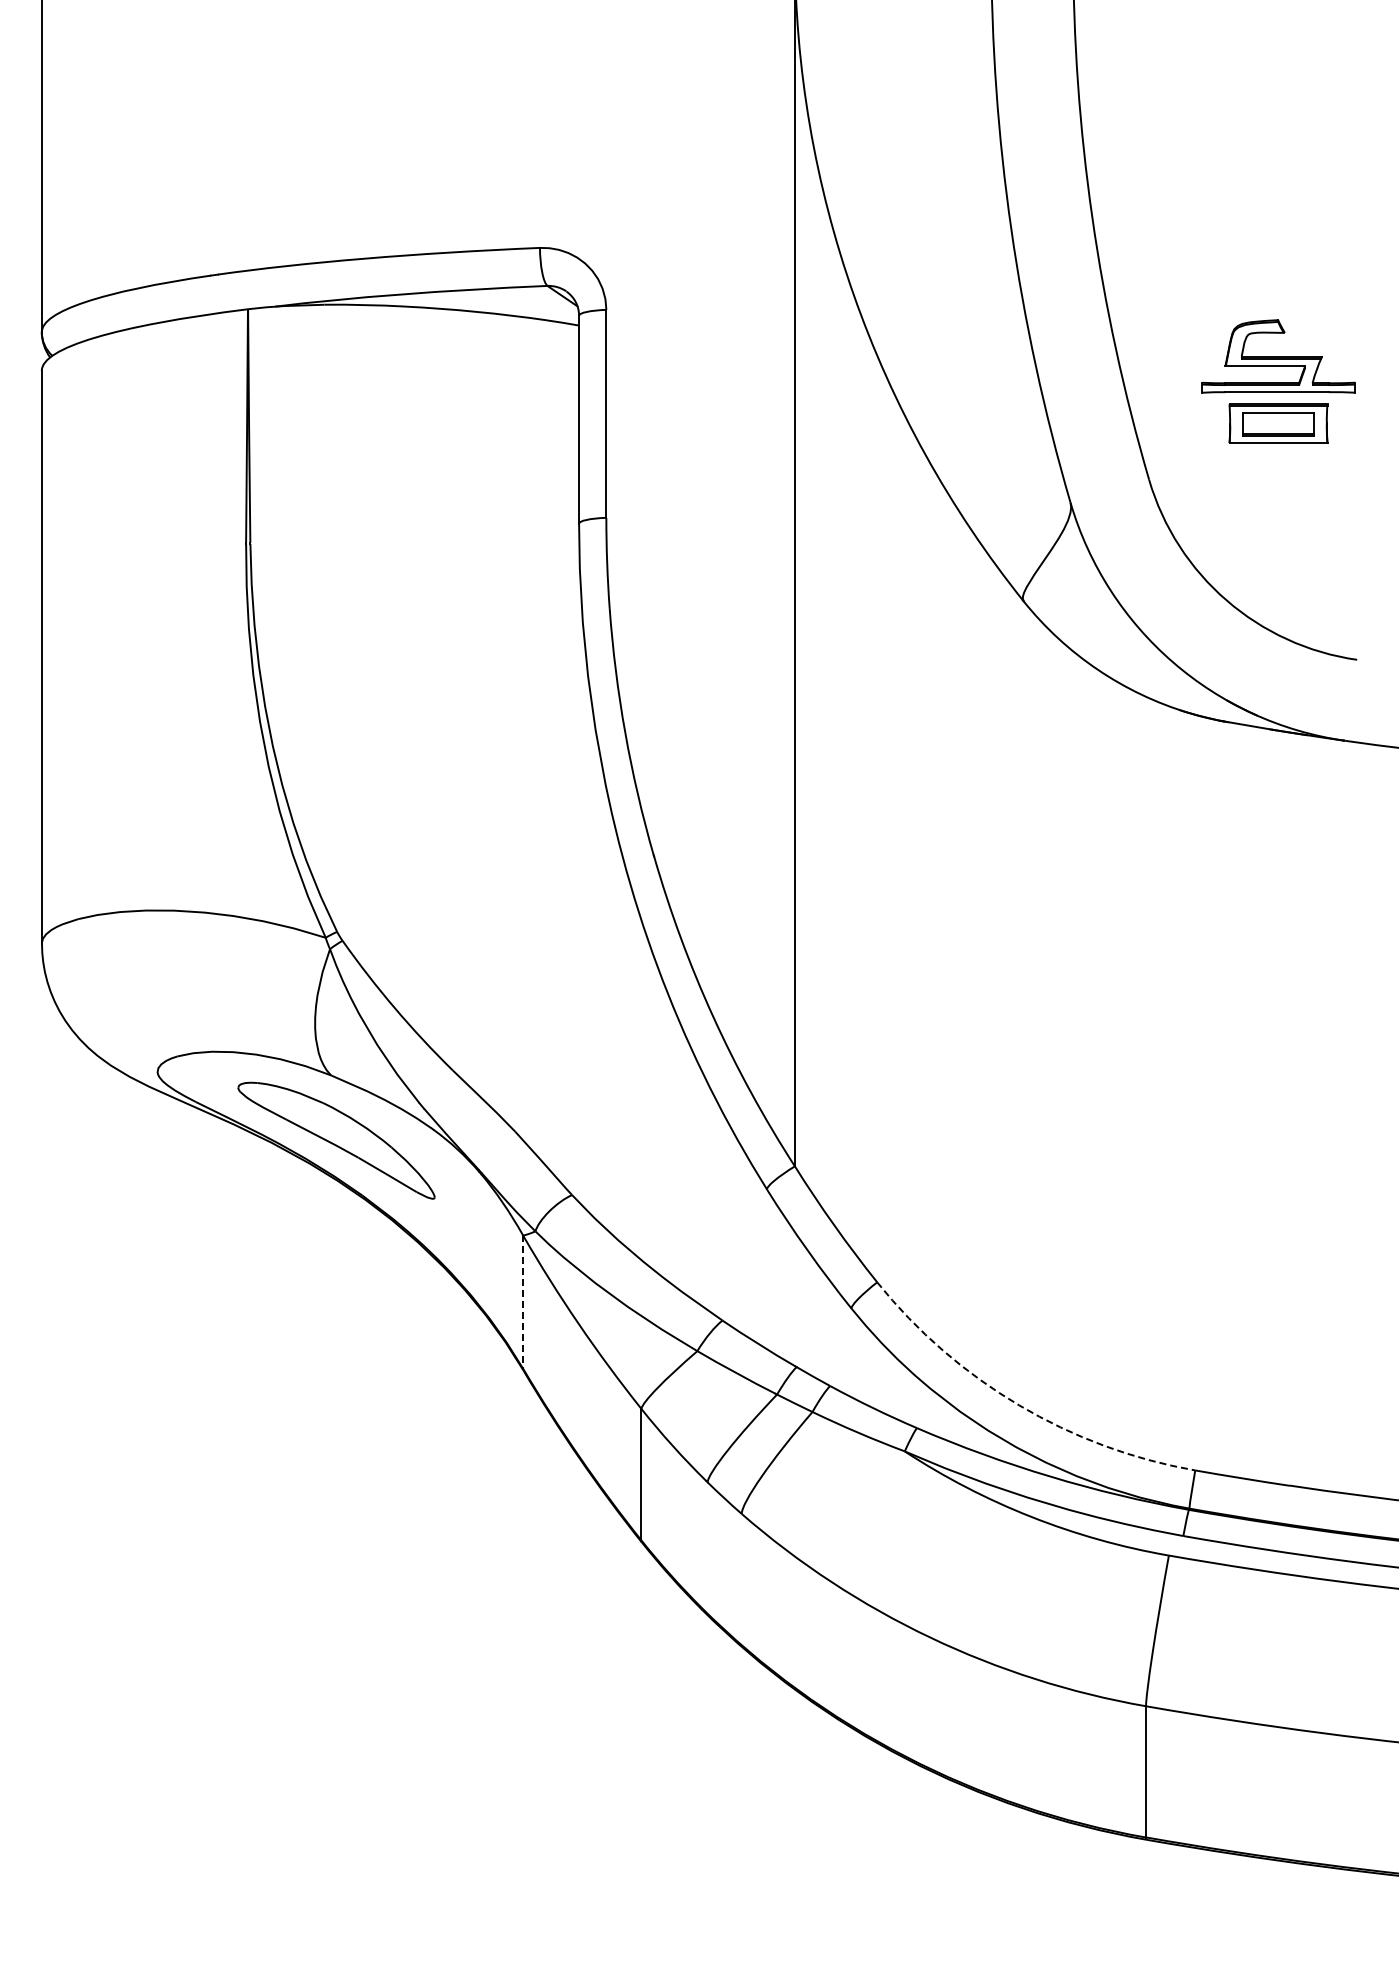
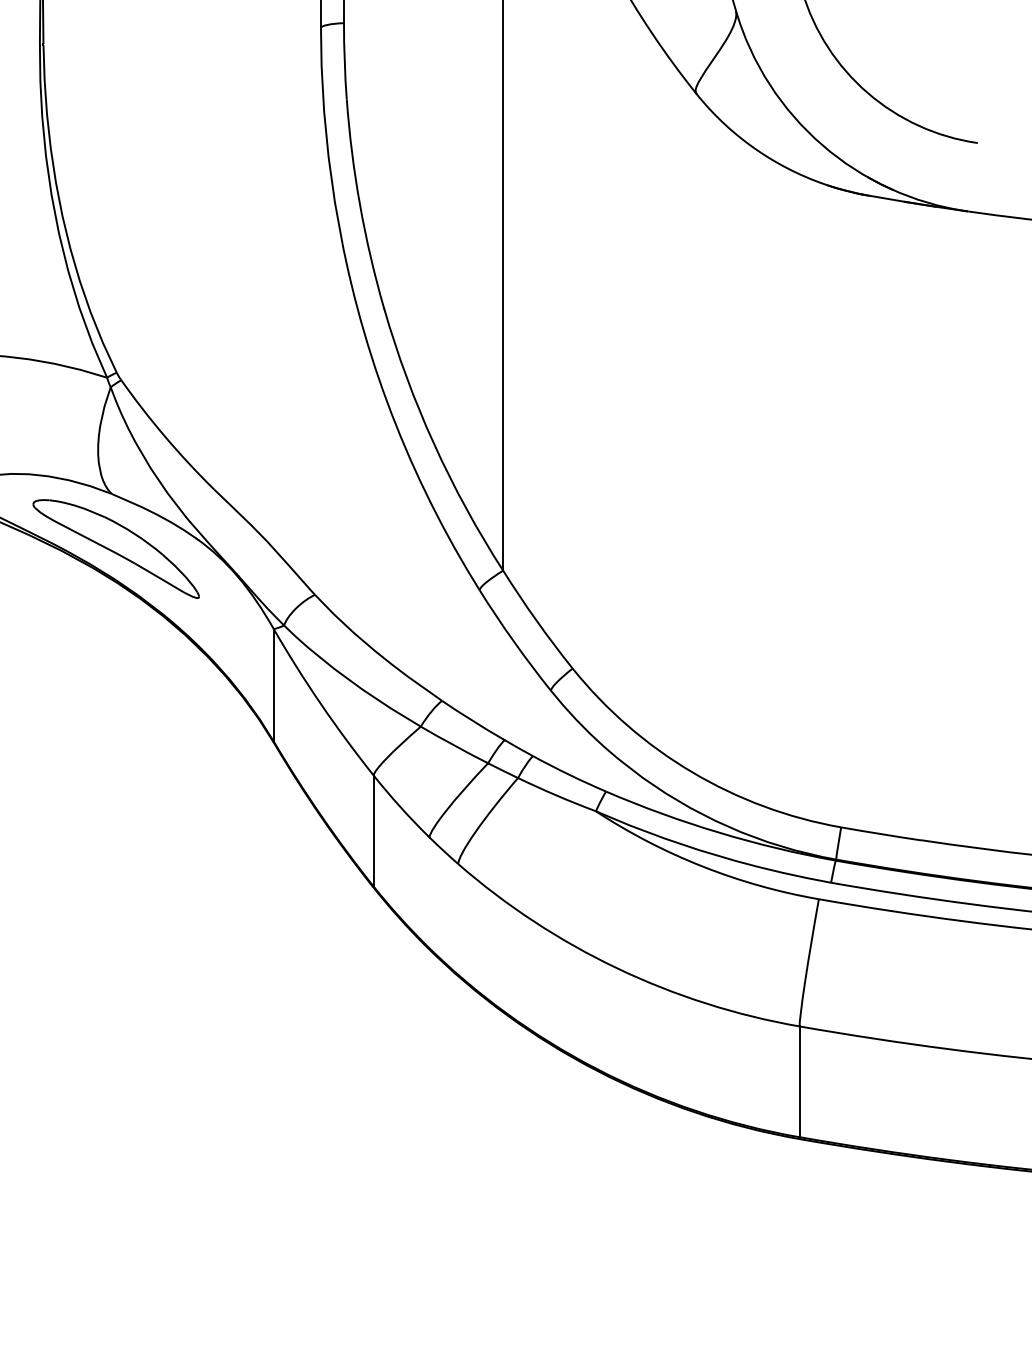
line: (523, 1302) -> (274, 685), dashed -> solid
arc: (1019, 1405) -> (692, 772), dashed -> solid

